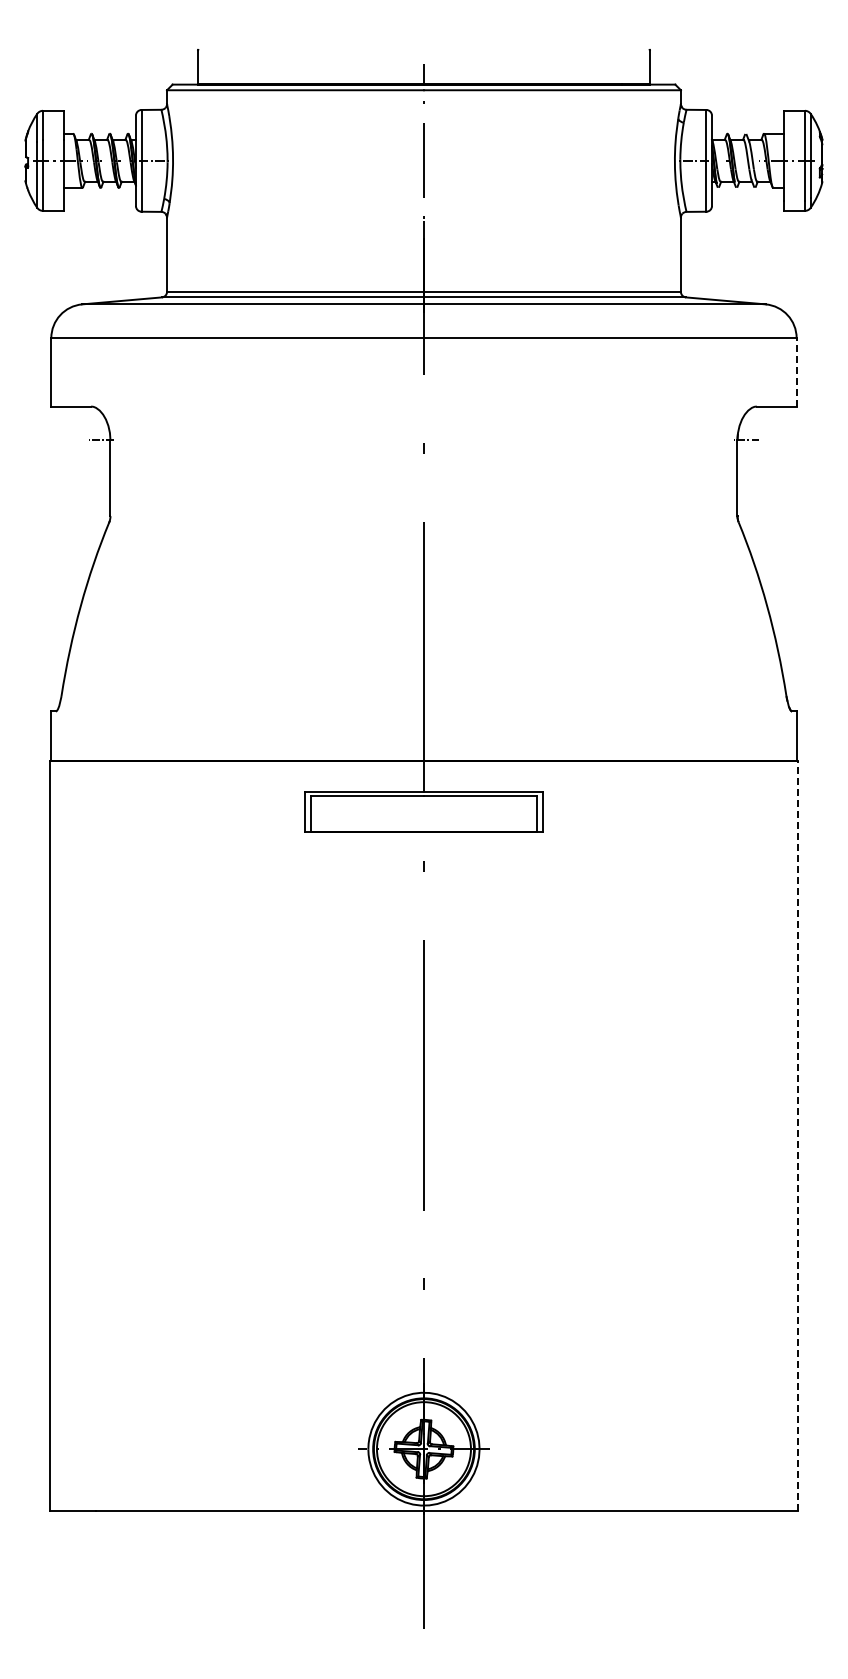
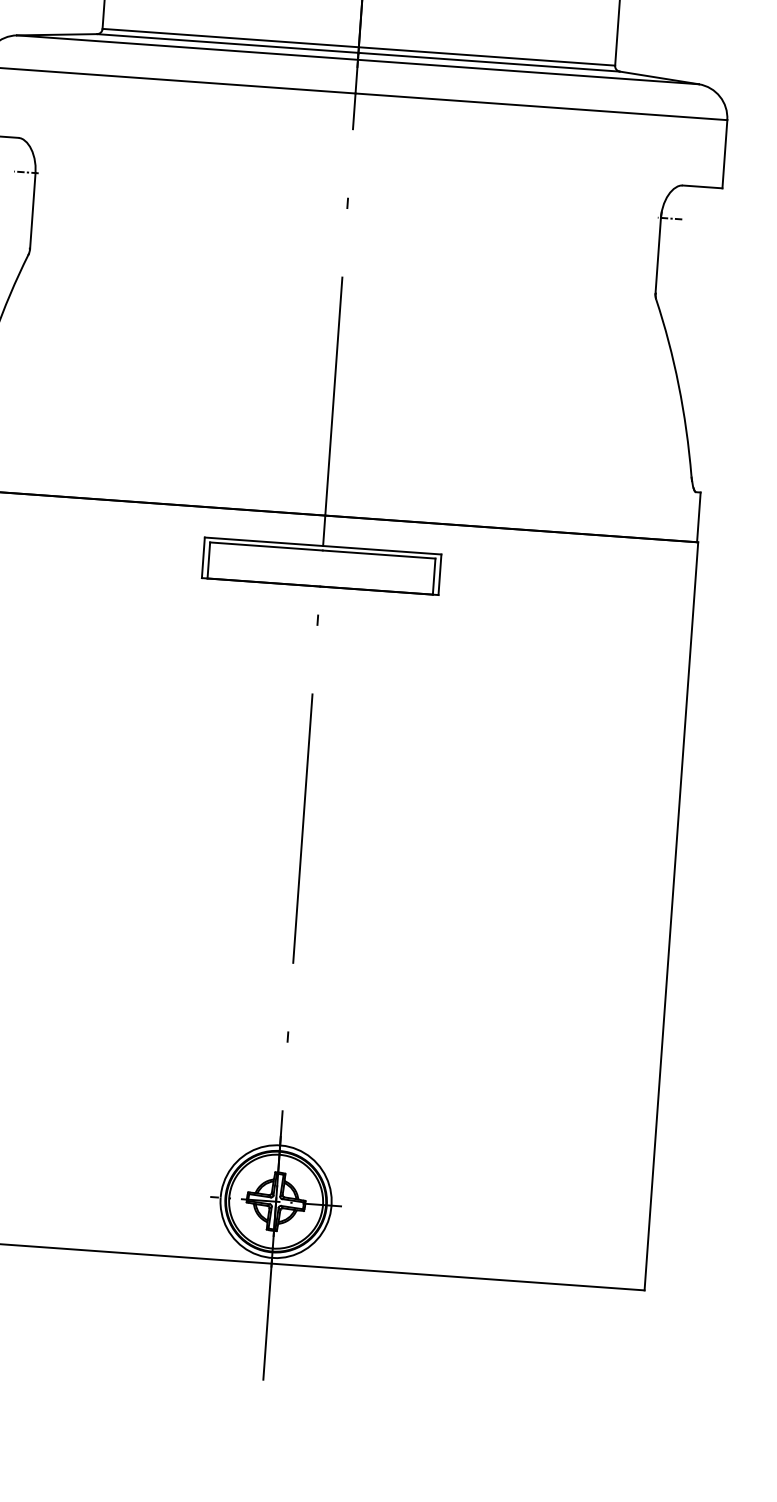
line: (796, 371) -> (724, 153), dashed -> solid
line: (797, 1136) -> (671, 916), dashed -> solid

